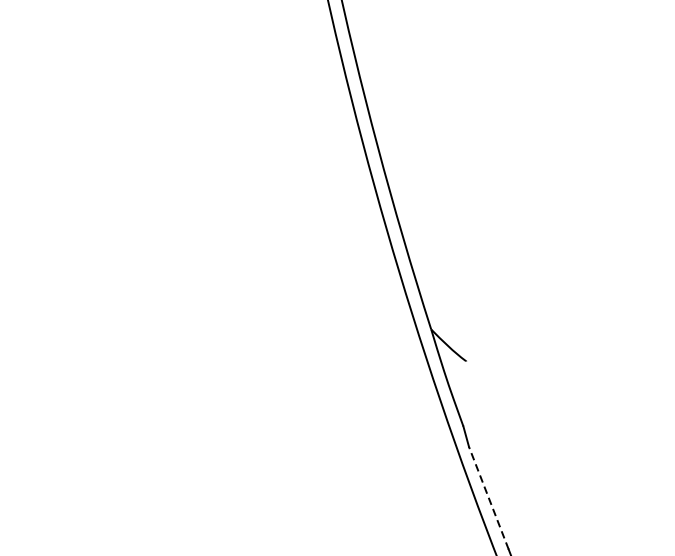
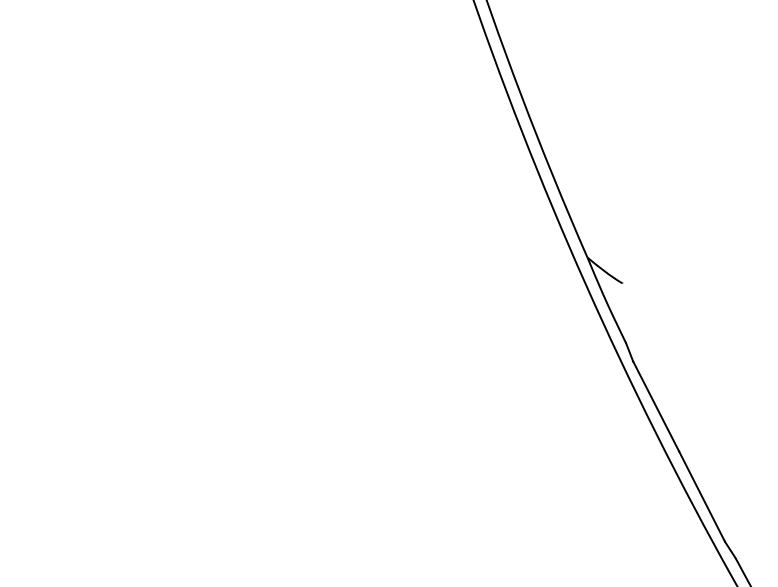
line: (489, 498) -> (656, 406), dashed -> solid

